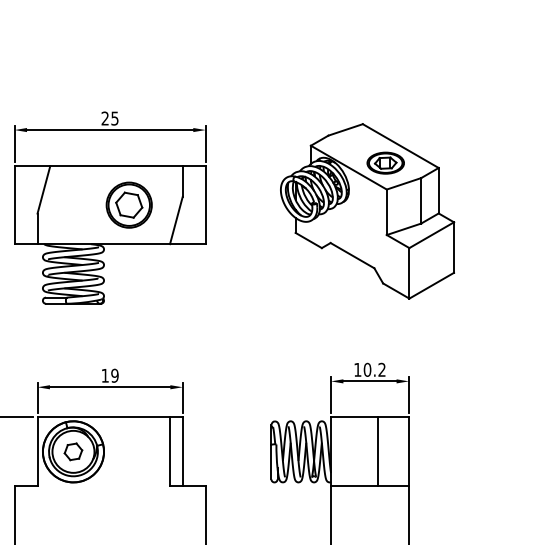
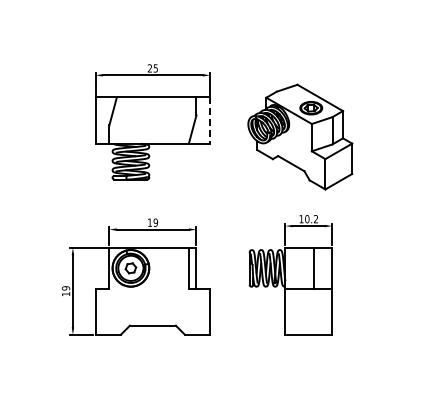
part: (129, 205) -> (164, 120), removed
line: (206, 205) -> (210, 120), solid -> dashed
part: (367, 210) -> (300, 136), moved

